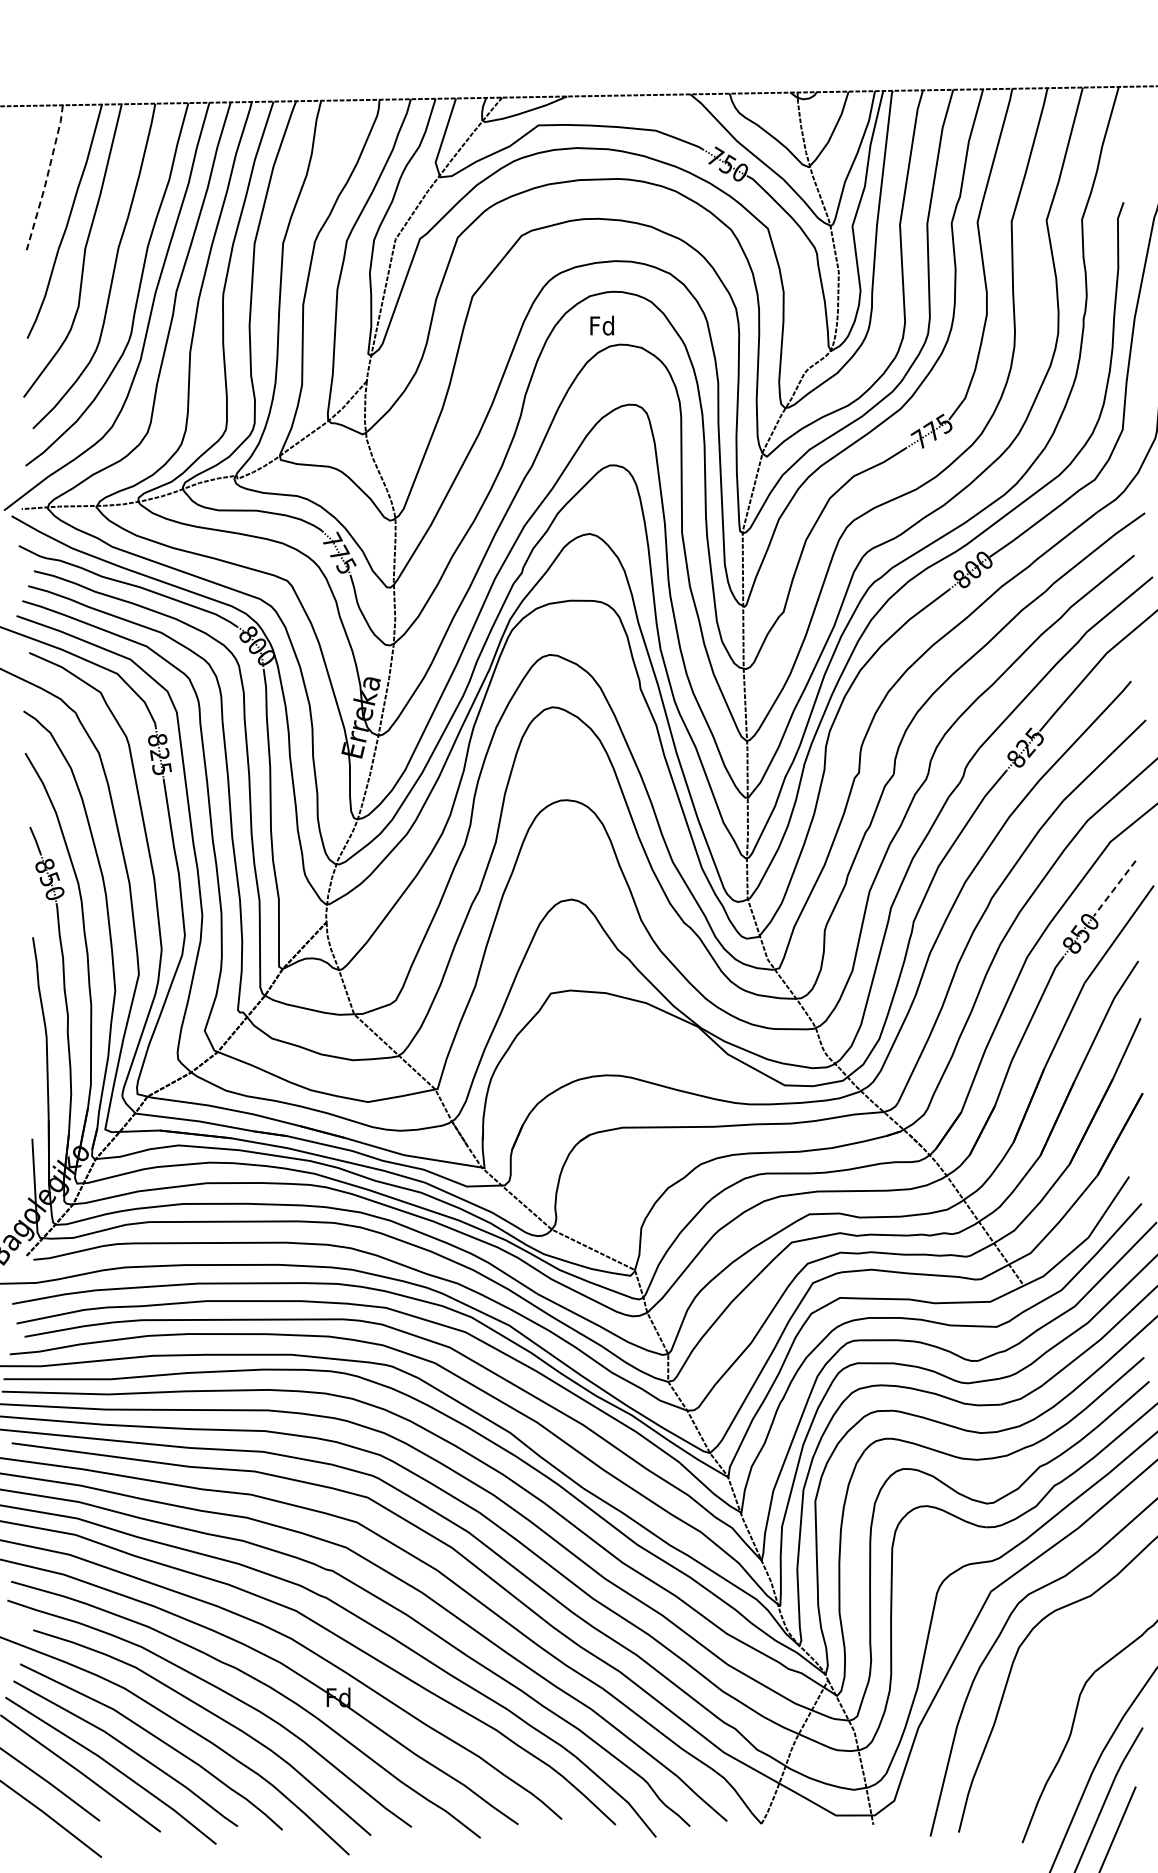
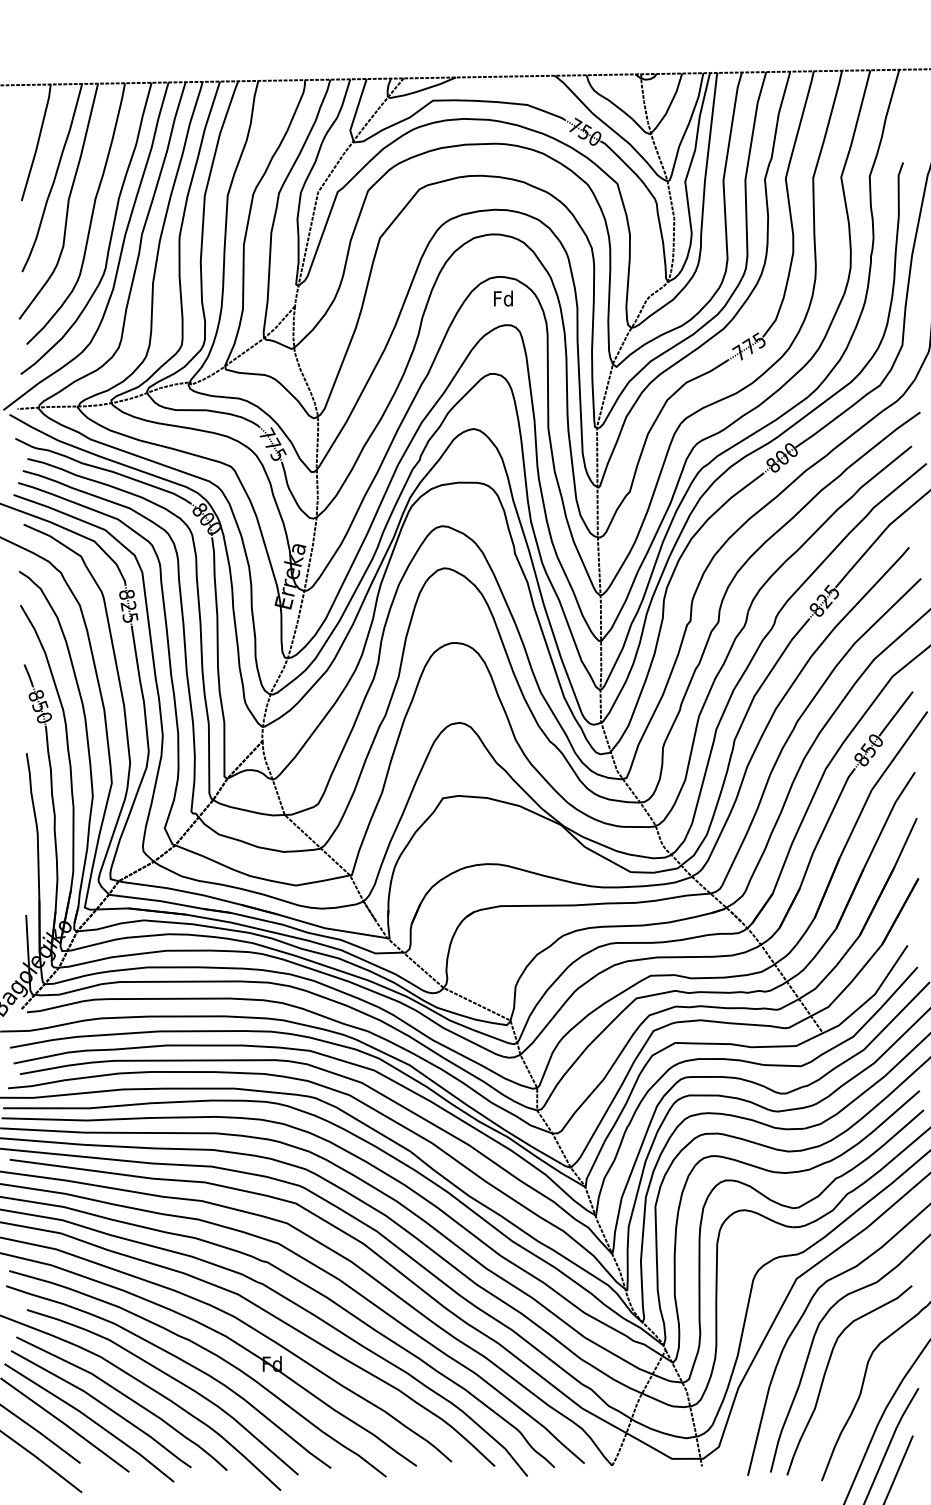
line: (46, 178) -> (37, 143), dashed -> solid
text: (601, 325) -> (502, 298), moved
line: (1114, 889) -> (895, 714), dashed -> solid
part: (1028, 1706) -> (826, 1371), added

